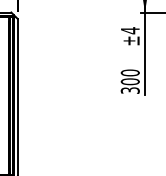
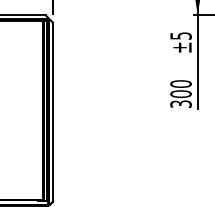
text: (129, 30) -> (180, 35), ±4 -> ±5

